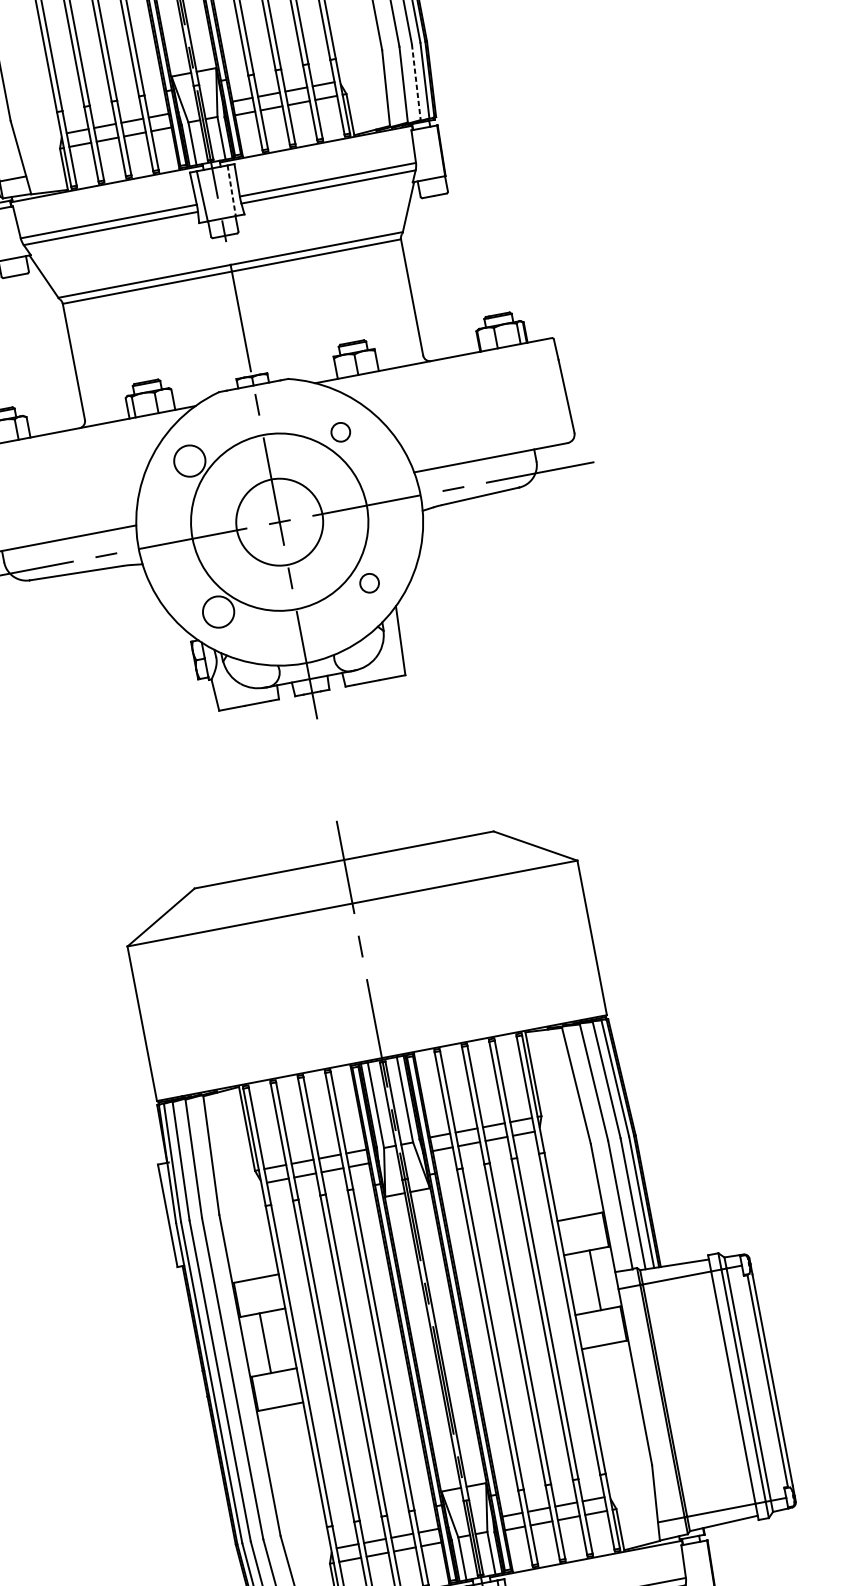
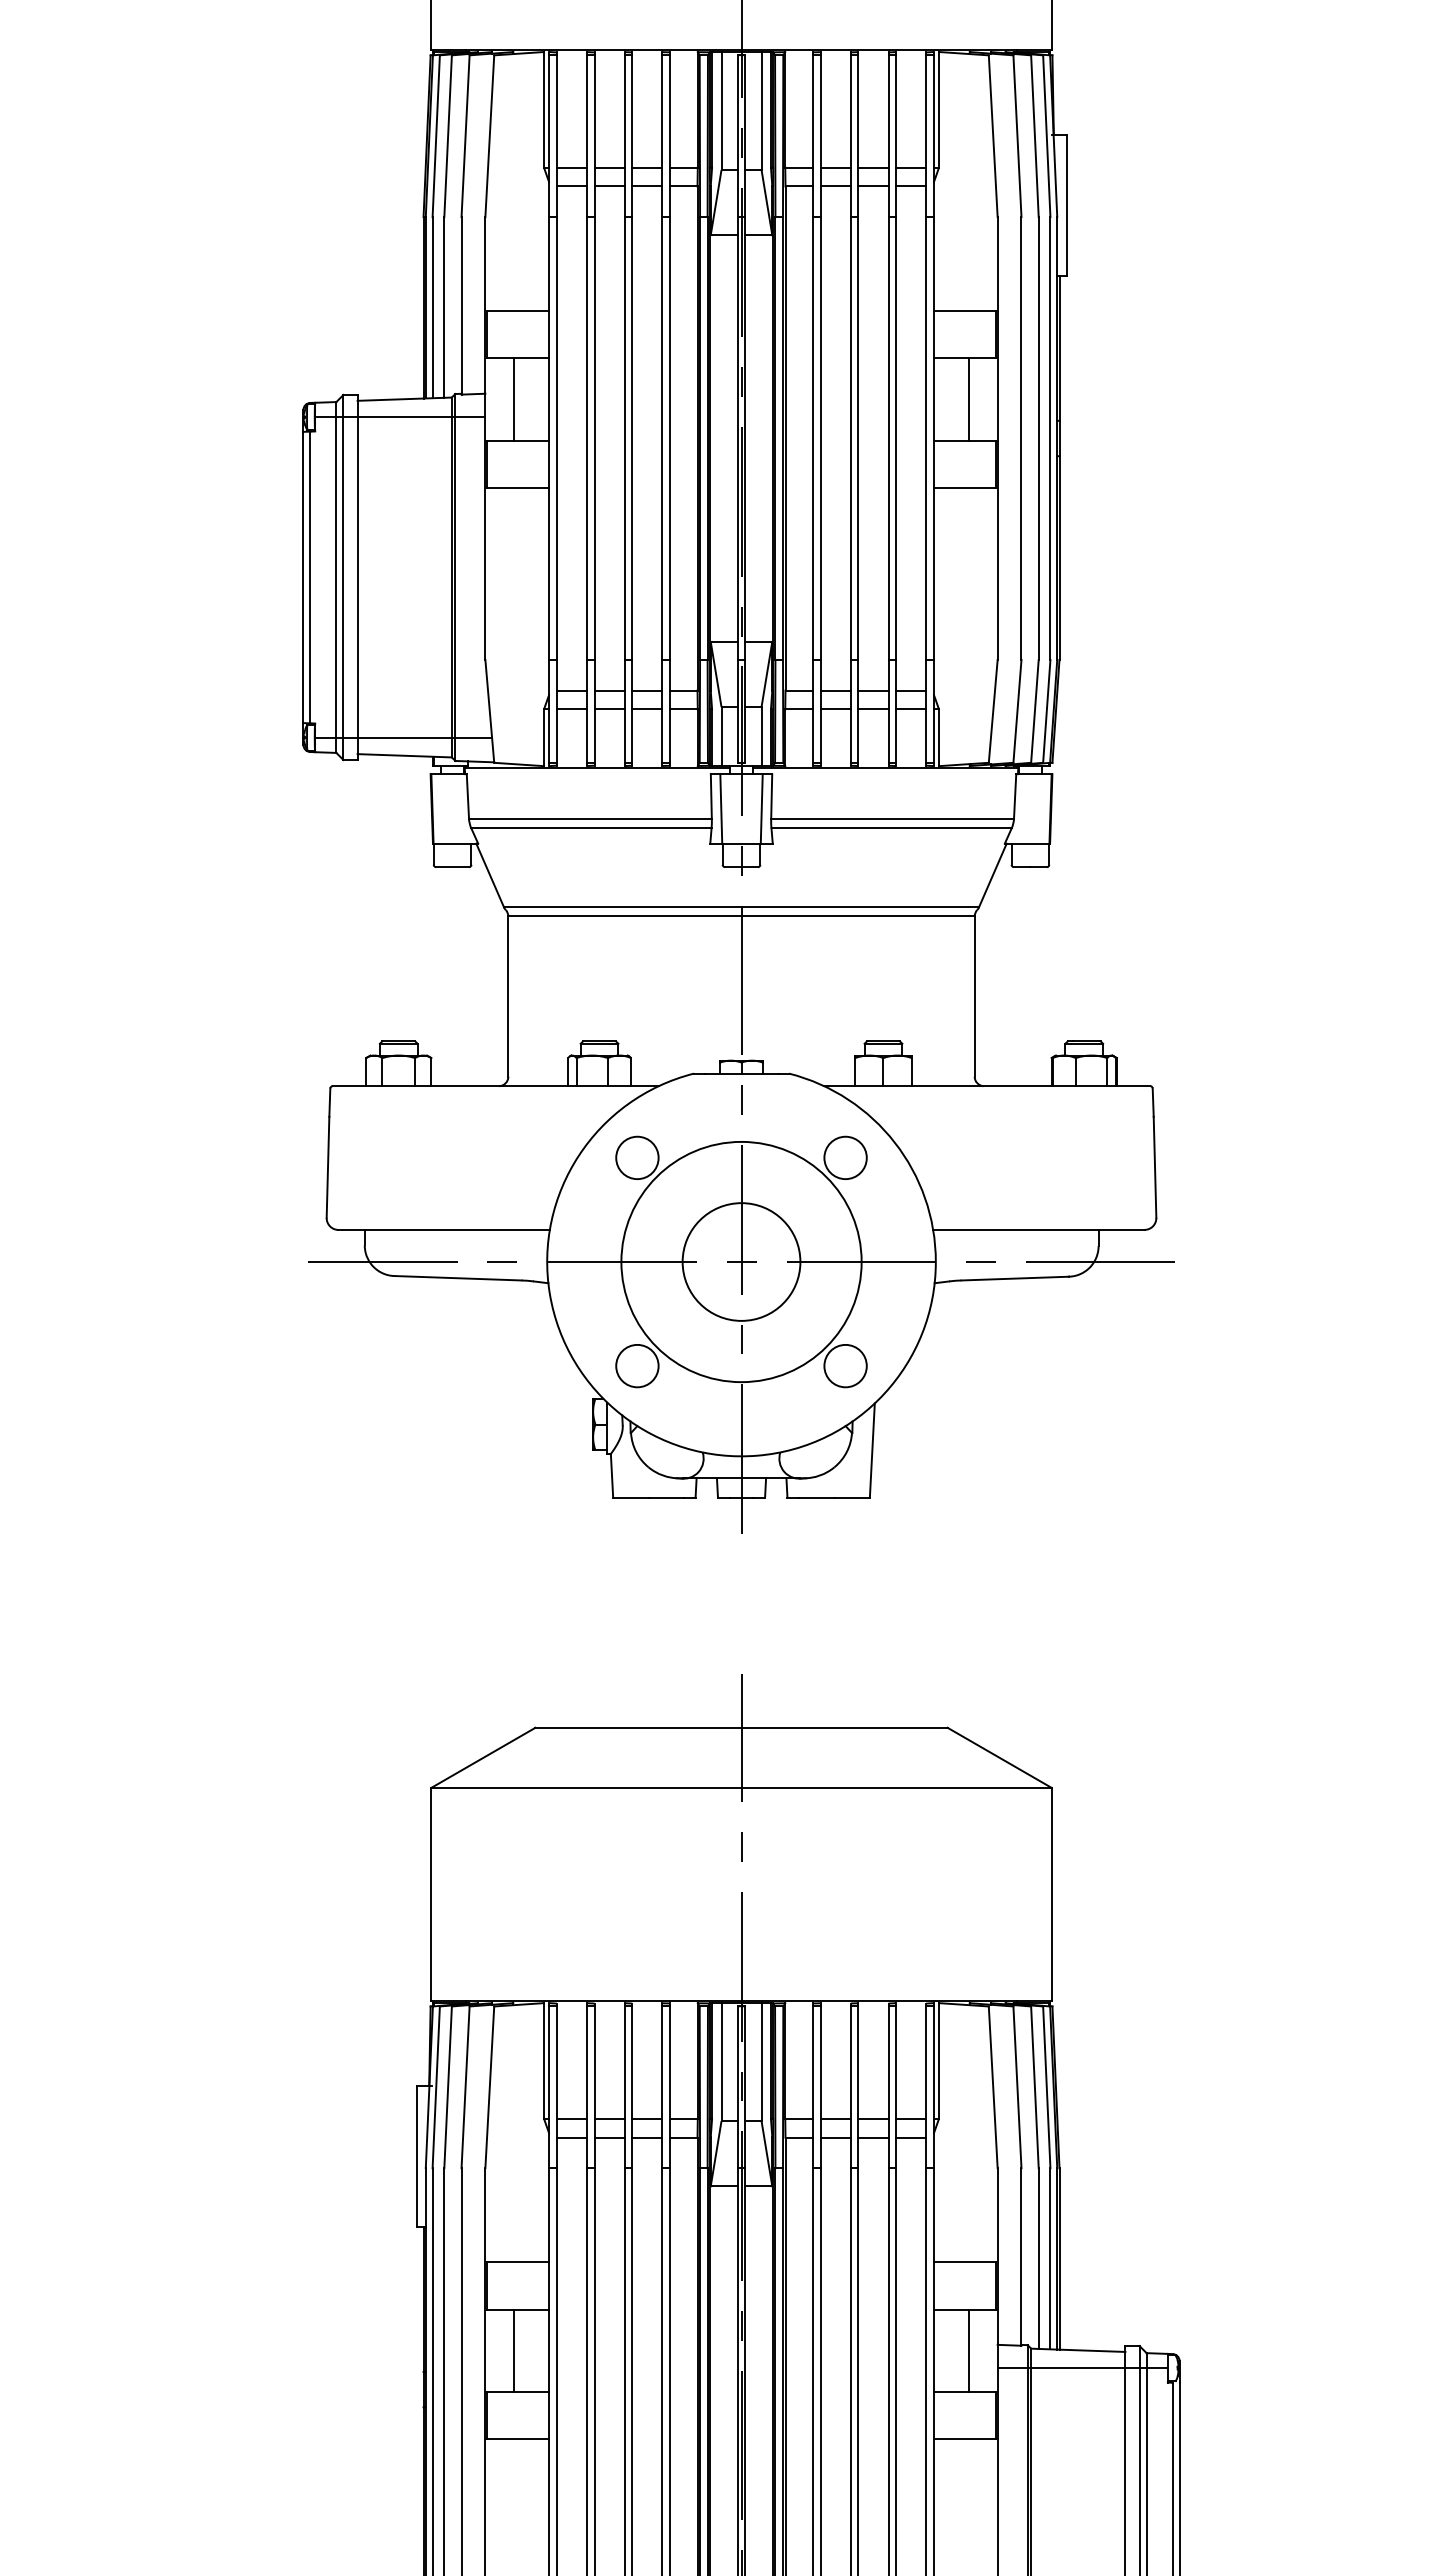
line: (416, 82) -> (1034, 711), dashed -> solid
line: (231, 190) -> (761, 808), dashed -> solid
circle: (340, 432) -> (845, 1157), size x1.67
circle: (369, 582) -> (845, 1365), size x1.67

